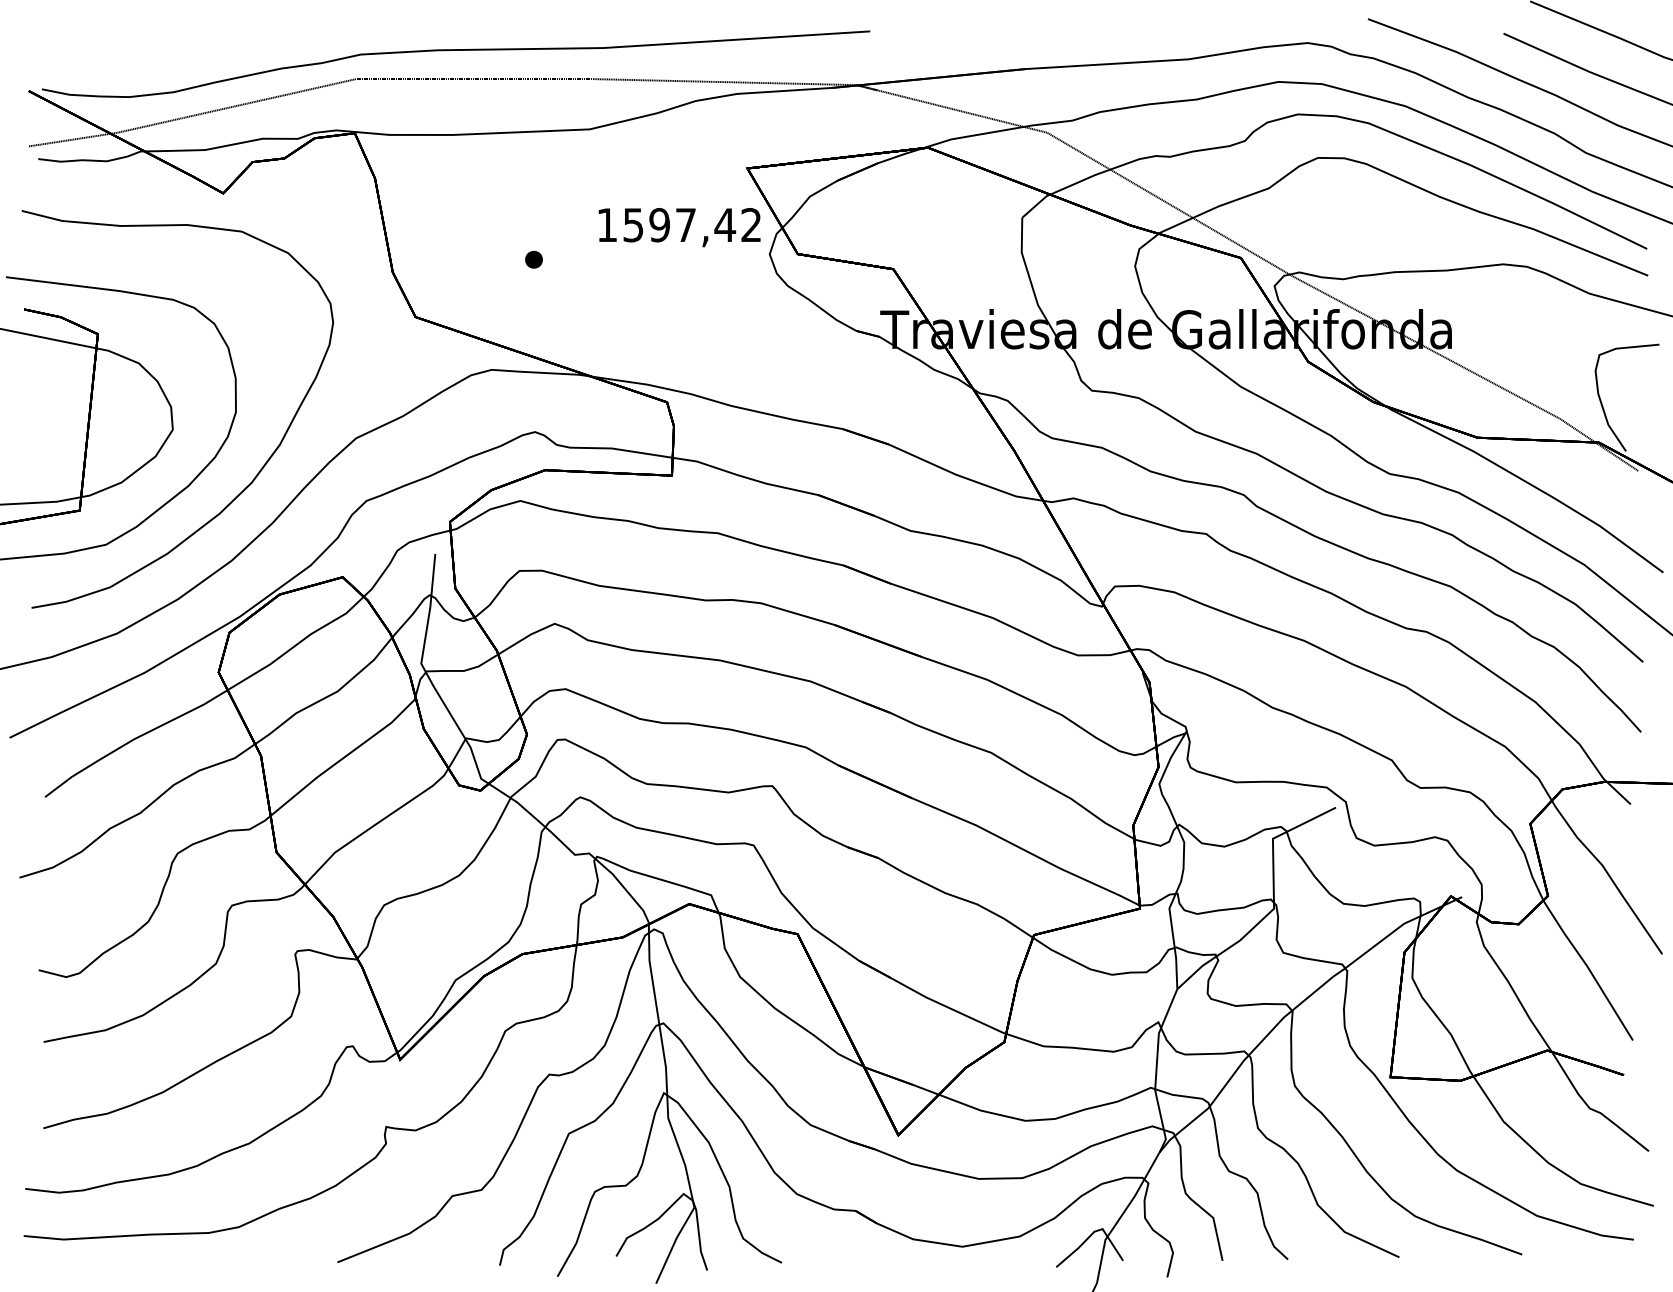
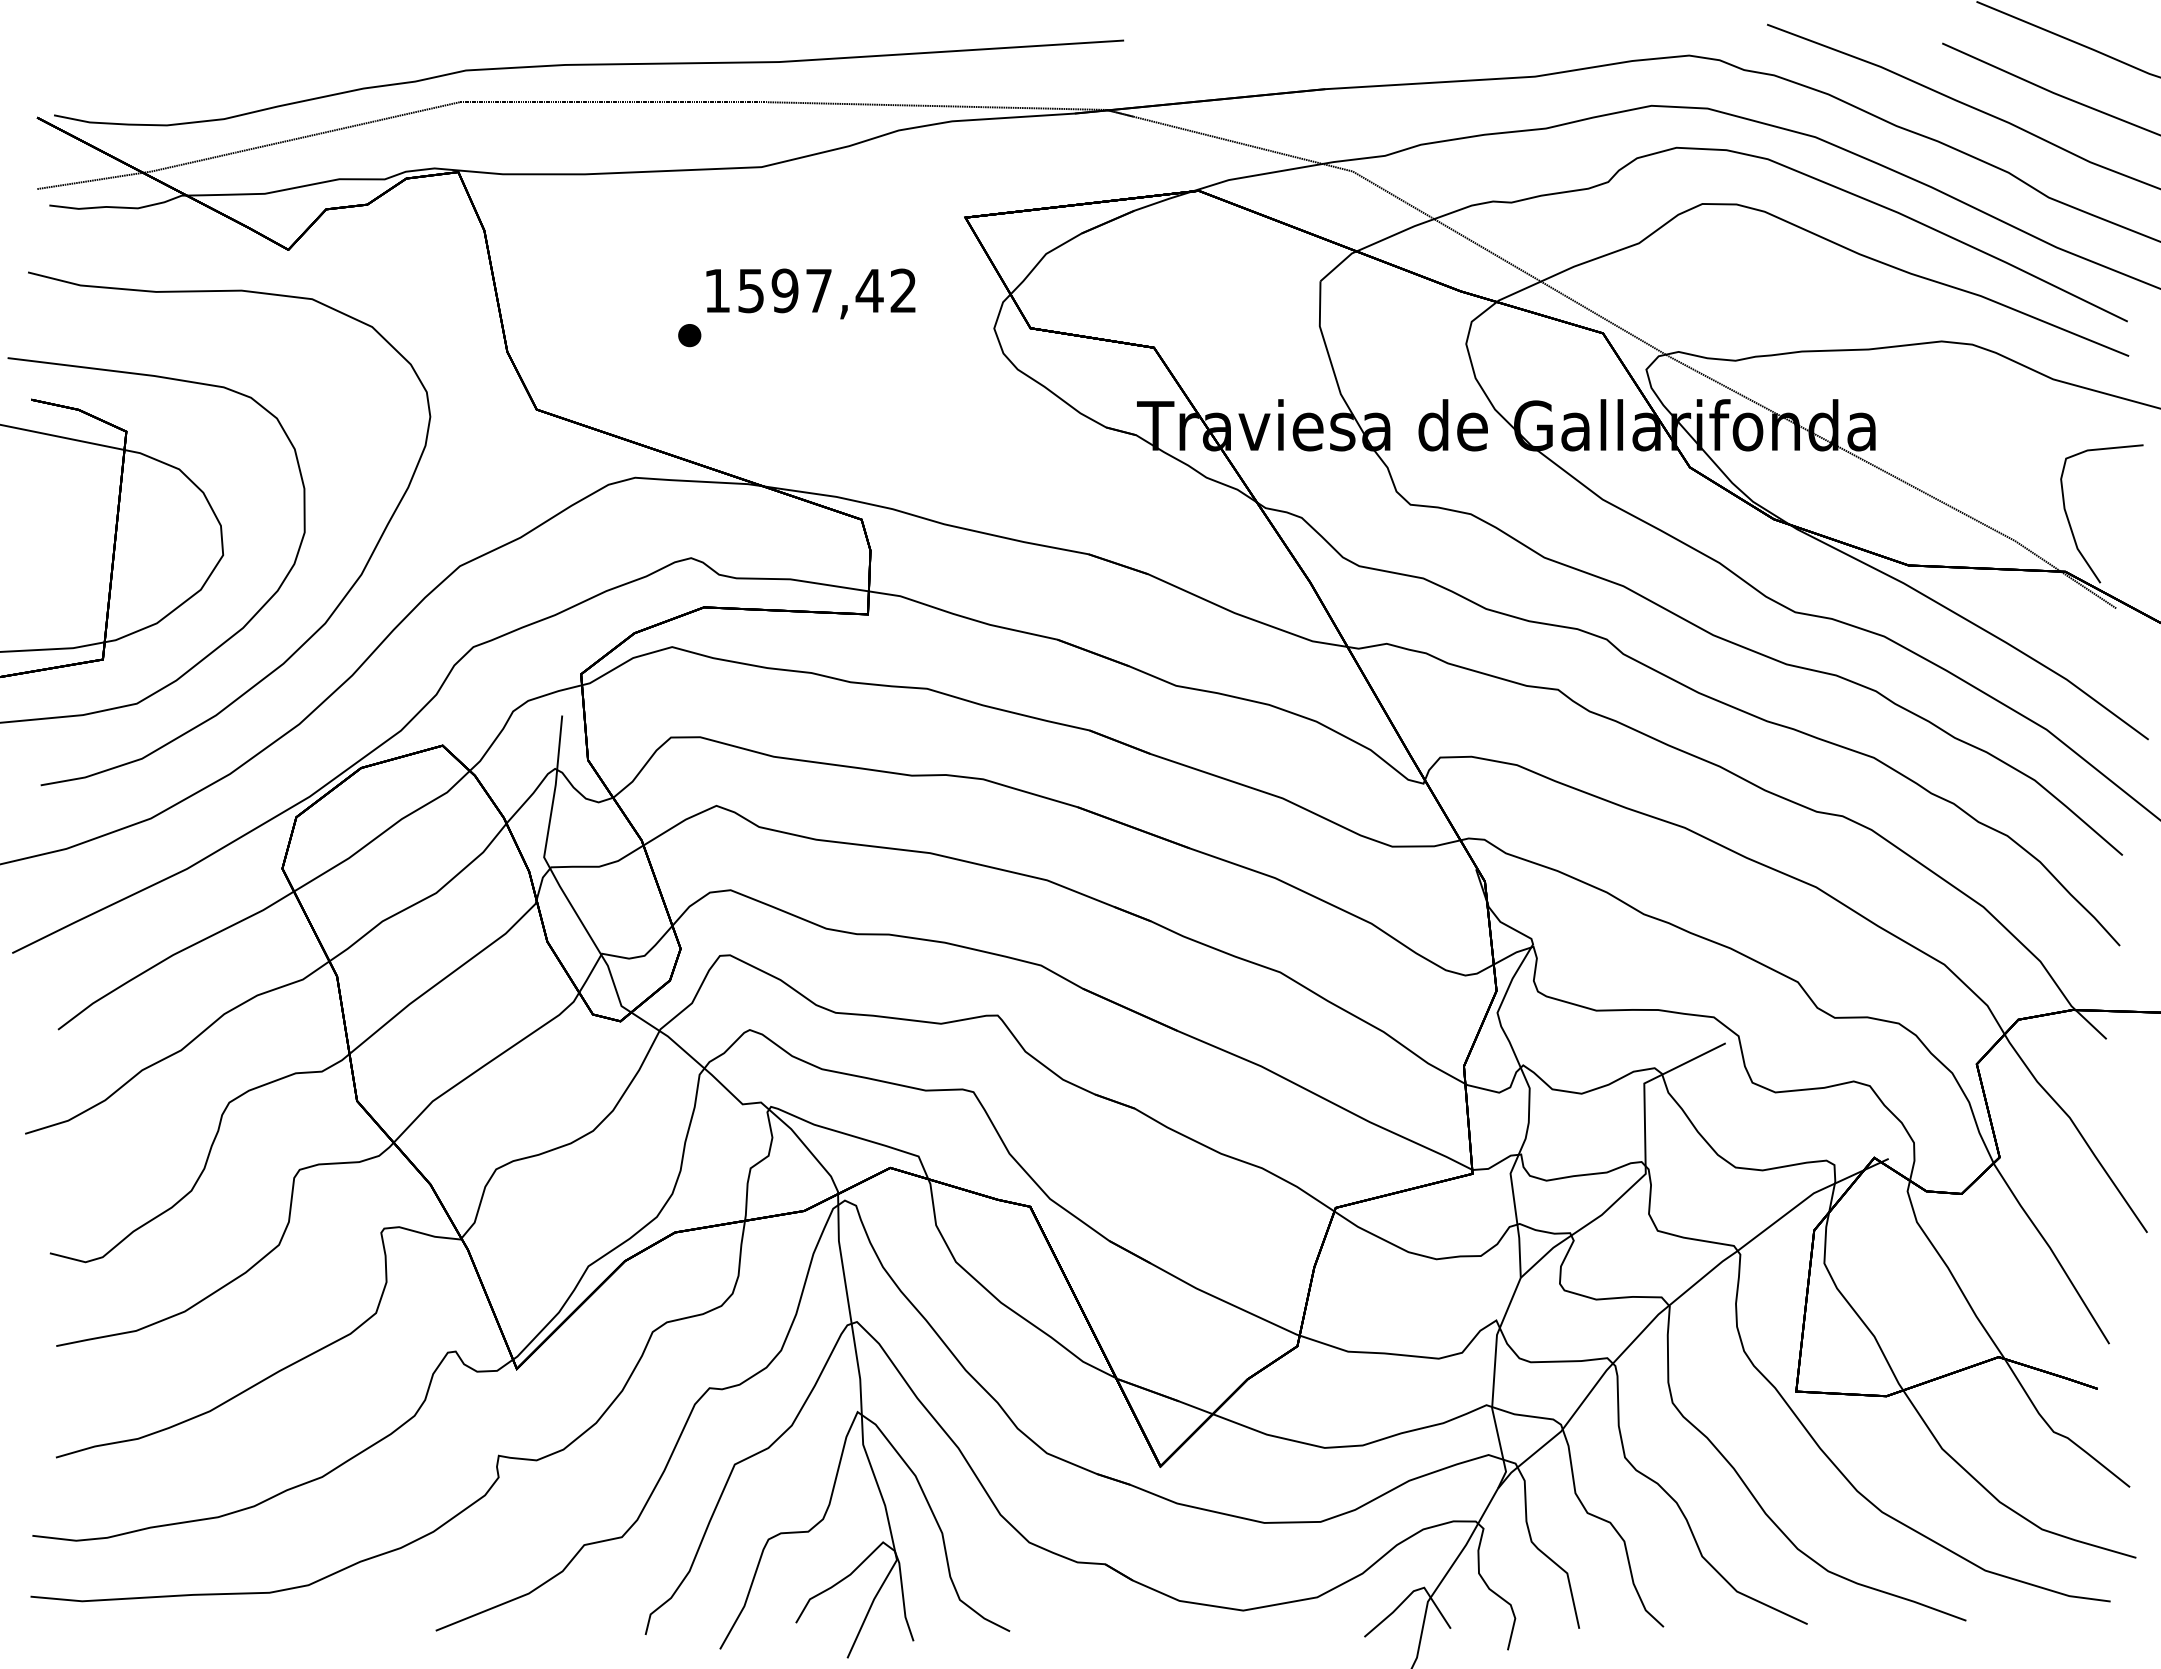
text: (679, 227) -> (810, 293), moved

